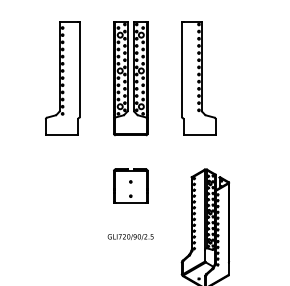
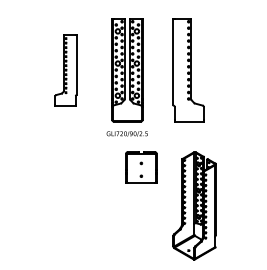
part: (62, 78) -> (65, 70), size x0.7
part: (130, 186) -> (141, 167), moved
text: (129, 236) -> (126, 133), moved

